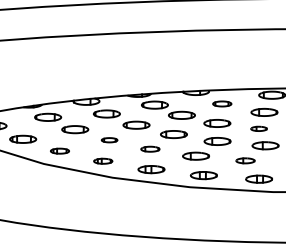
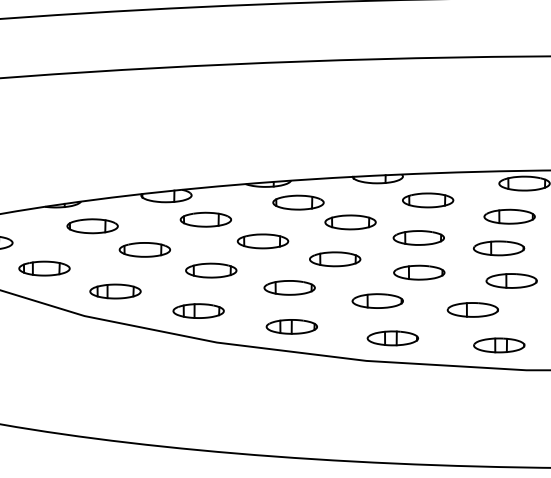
part: (222, 103) -> (428, 199), size x1.43
part: (258, 128) -> (498, 247), size x1.67
part: (109, 139) -> (210, 268), size x1.67
part: (150, 148) -> (289, 286), size x1.43
part: (59, 150) -> (114, 290), size x1.43
part: (103, 160) -> (199, 309), size x1.43
part: (245, 160) -> (473, 309), size x1.43

